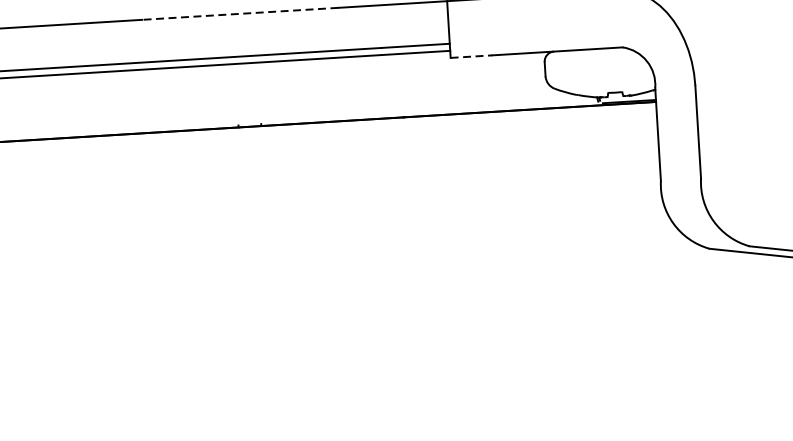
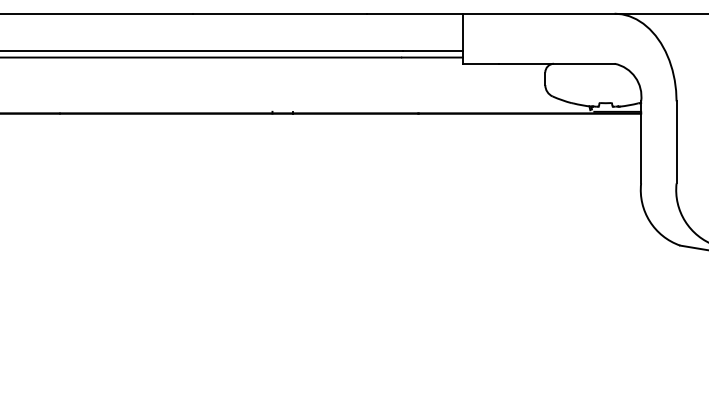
line: (240, 13) -> (280, 13), dashed -> solid
line: (471, 56) -> (481, 63), dashed -> solid

